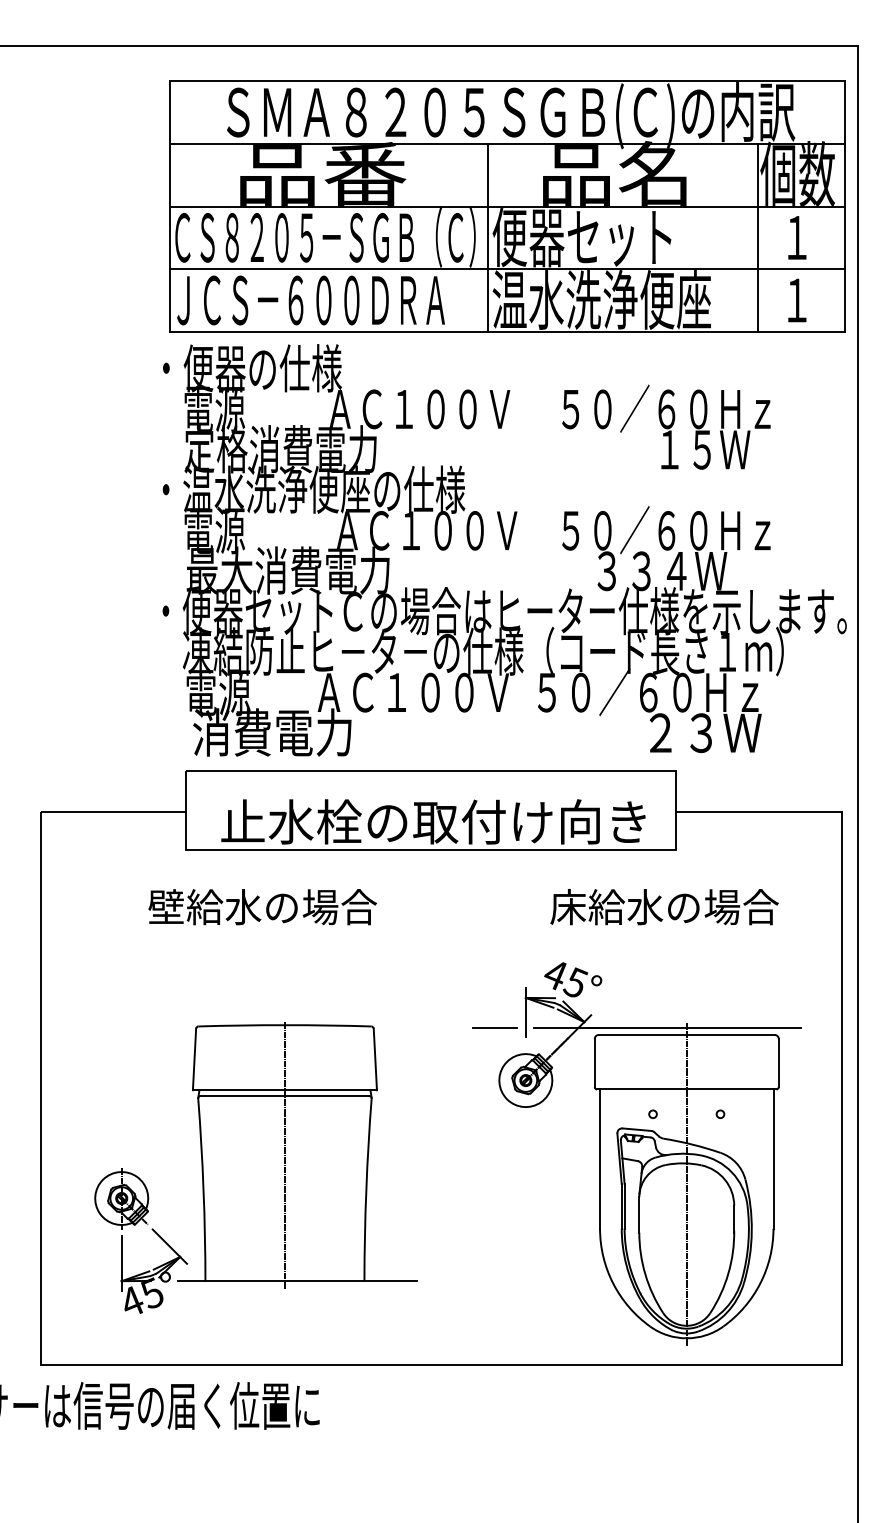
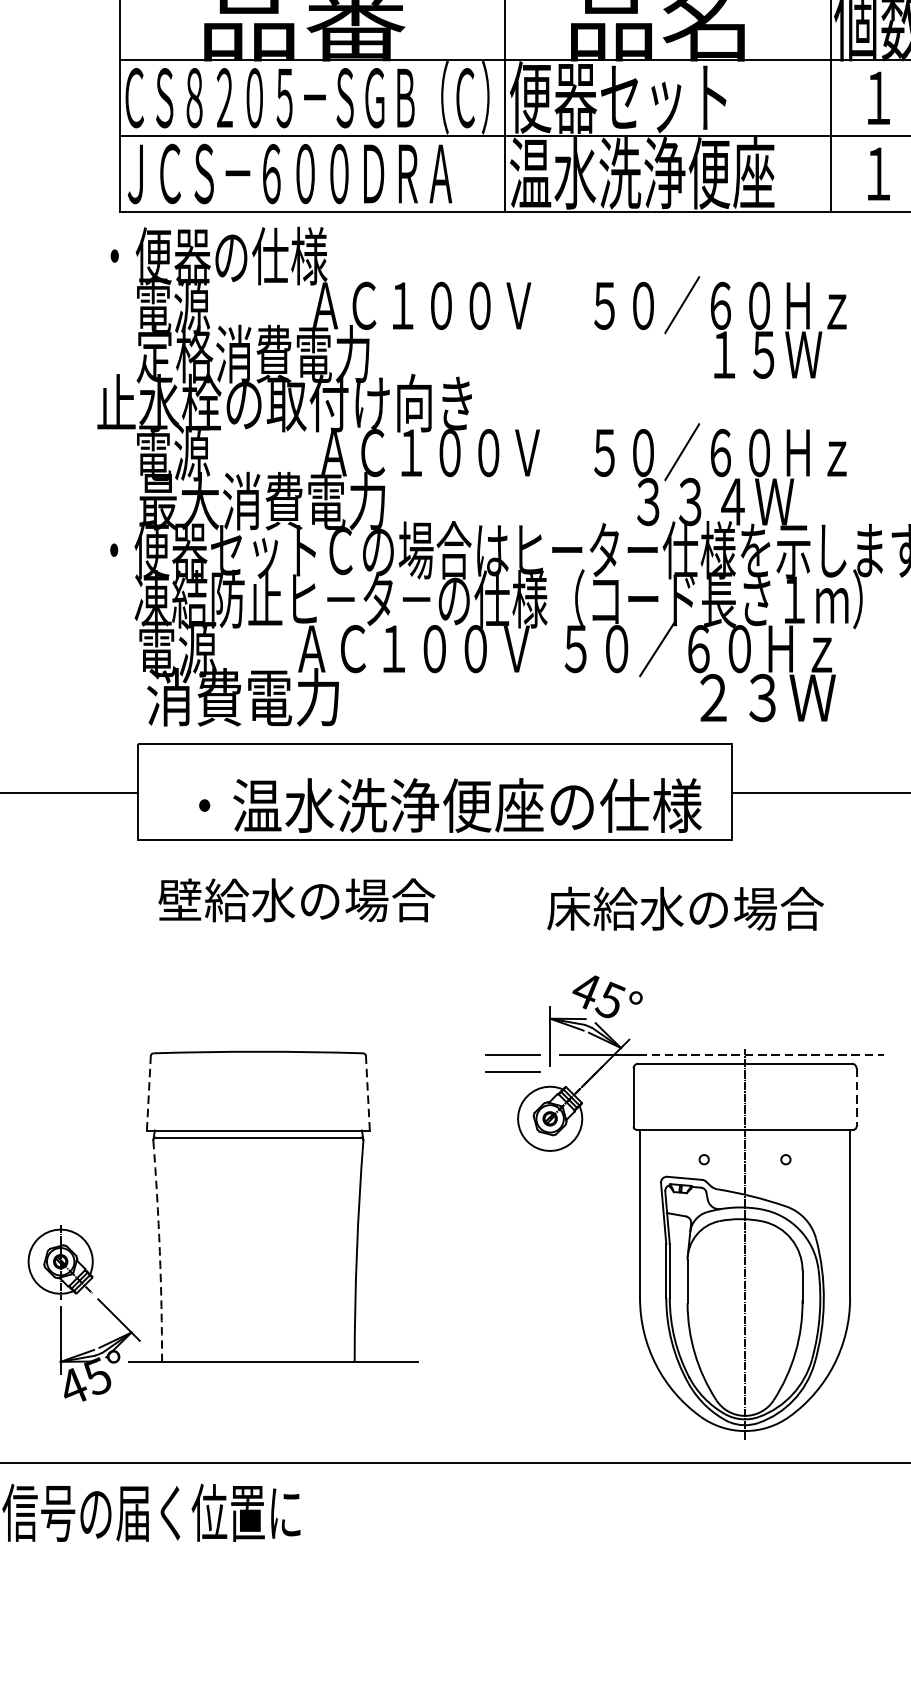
text: (308, 489) -> (286, 402), ・温水洗浄便座の仕様 -> 止水栓の取付け向き
text: (436, 821) -> (441, 805), 止水栓の取付け向き -> ・温水洗浄便座の仕様
text: (262, 907) -> (296, 900), moved
text: (664, 907) -> (685, 909), moved
line: (694, 1027) -> (754, 1054), solid -> dashed
line: (494, 1041) -> (512, 1071), added
line: (194, 1059) -> (148, 1093), solid -> dashed
line: (375, 1059) -> (368, 1093), solid -> dashed
line: (778, 1063) -> (856, 1098), solid -> dashed
line: (284, 1155) -> (257, 1209), removed
arc: (203, 1189) -> (159, 1250), solid -> dashed

